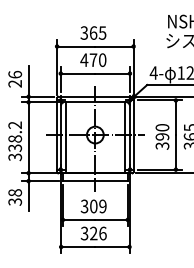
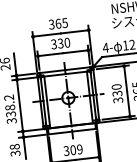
text: (88, 60) -> (57, 44), 470 -> 330
text: (162, 136) -> (117, 93), 390 -> 330

